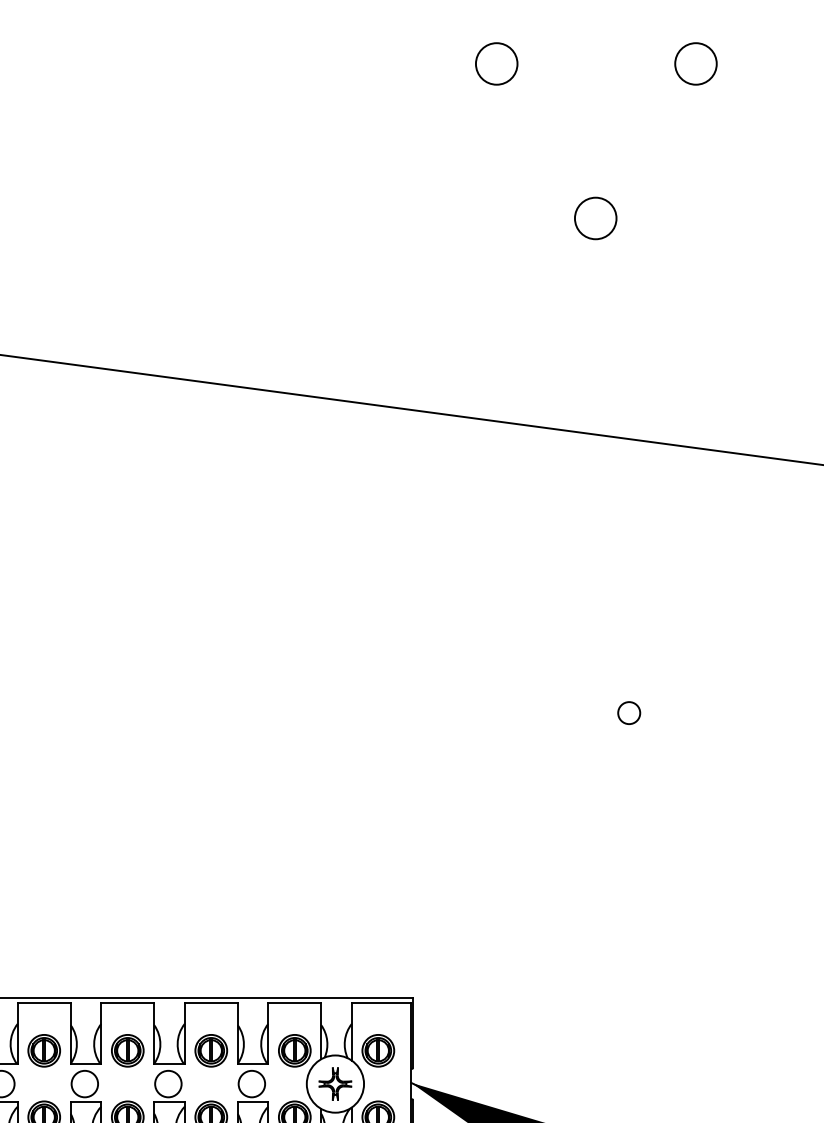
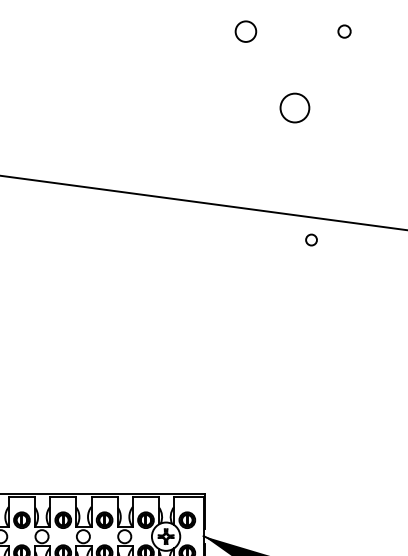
circle: (695, 63) -> (344, 31), size x0.6
circle: (594, 219) -> (294, 108), size x1.4
circle: (629, 711) -> (311, 239), moved

